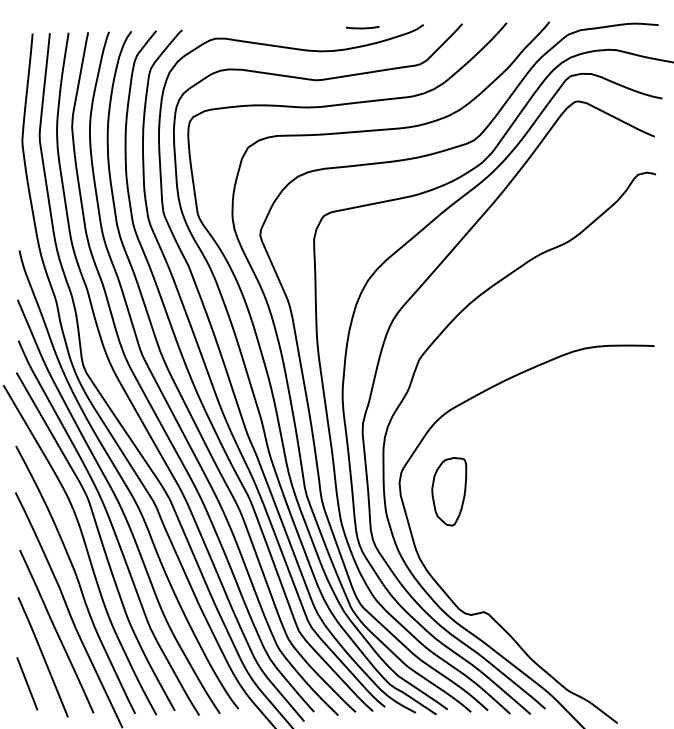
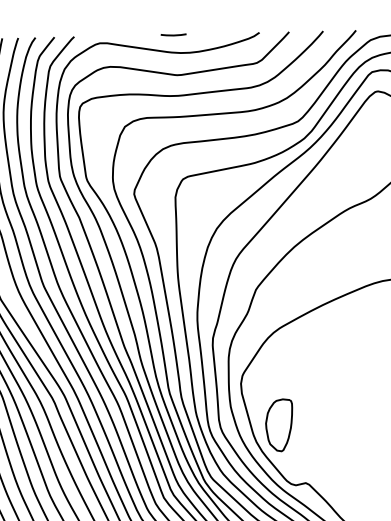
curve: (362, 27) -> (173, 34), moved
part: (449, 491) -> (279, 425), moved

